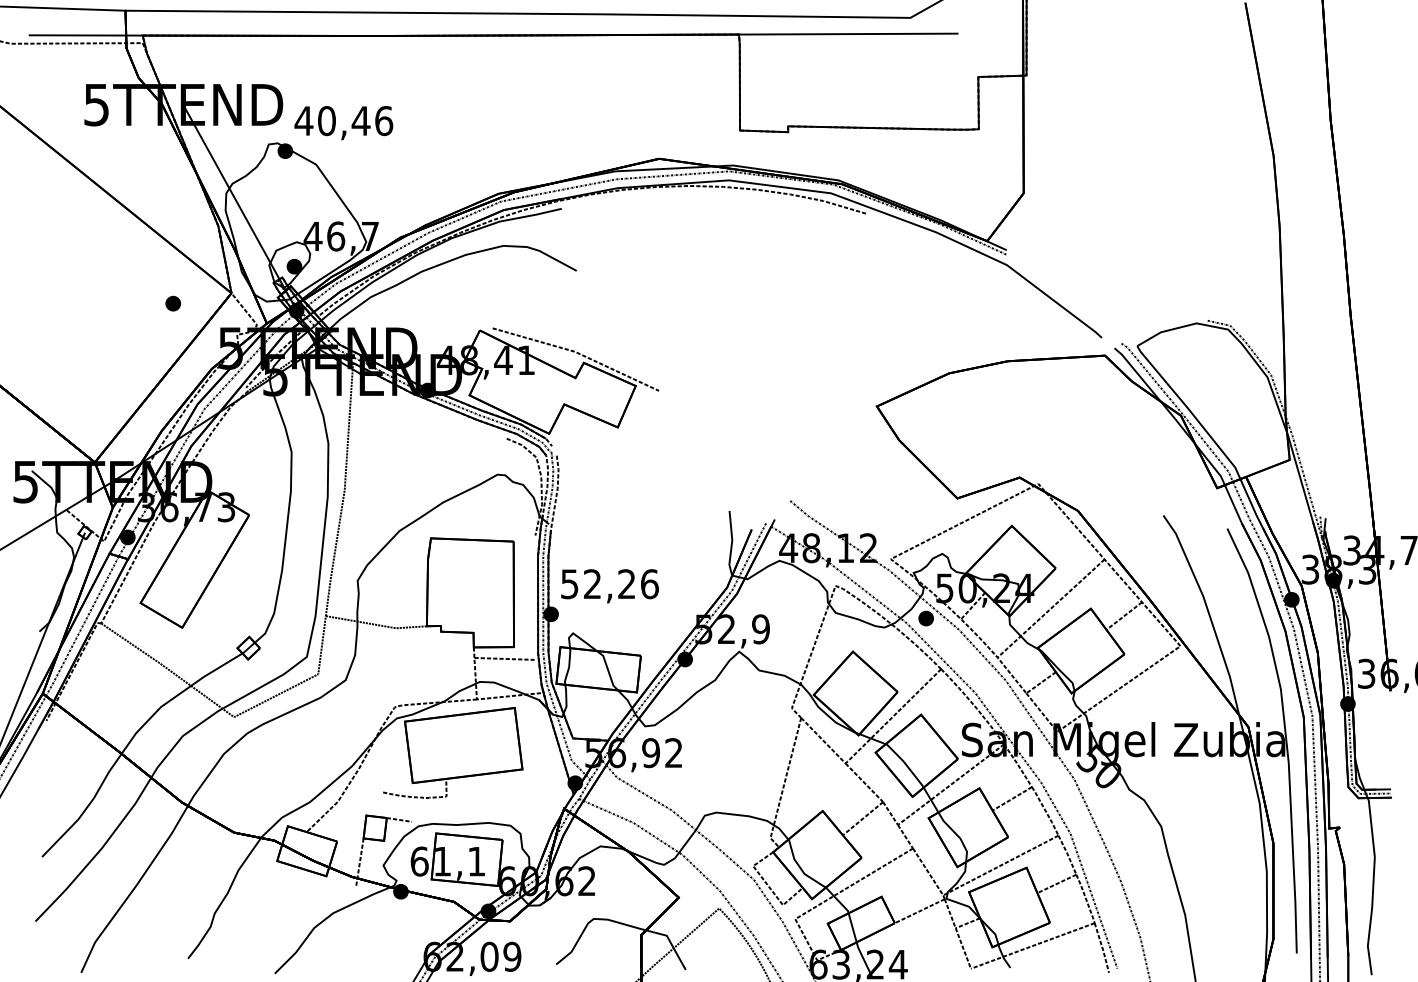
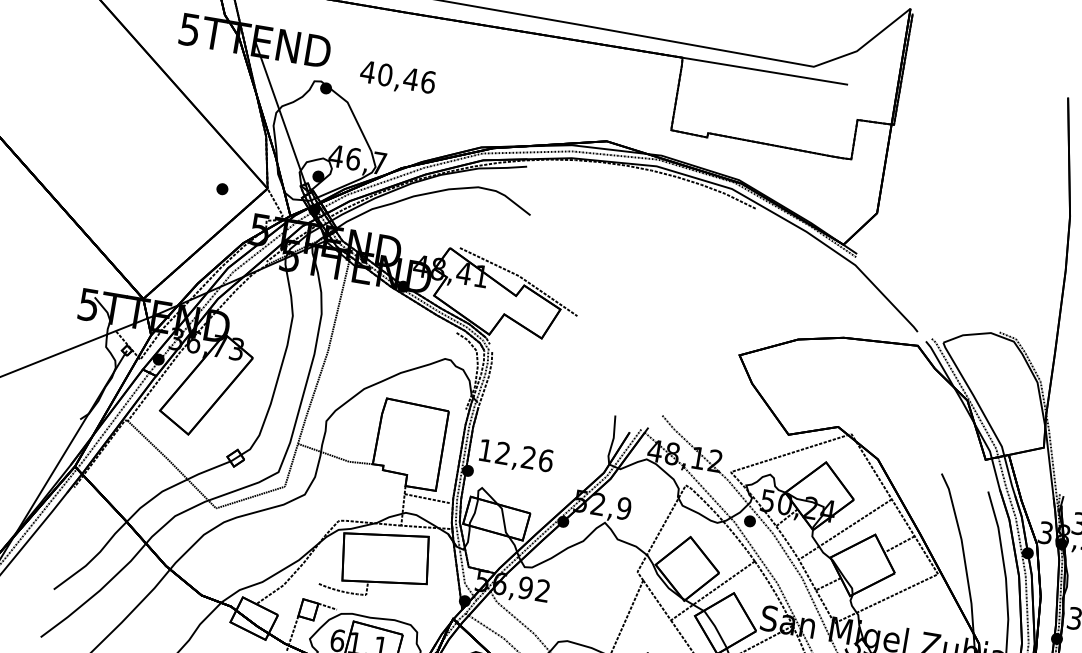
text: (343, 123) -> (397, 78), moved
text: (569, 584) -> (485, 450), 52,26 -> 12,26

